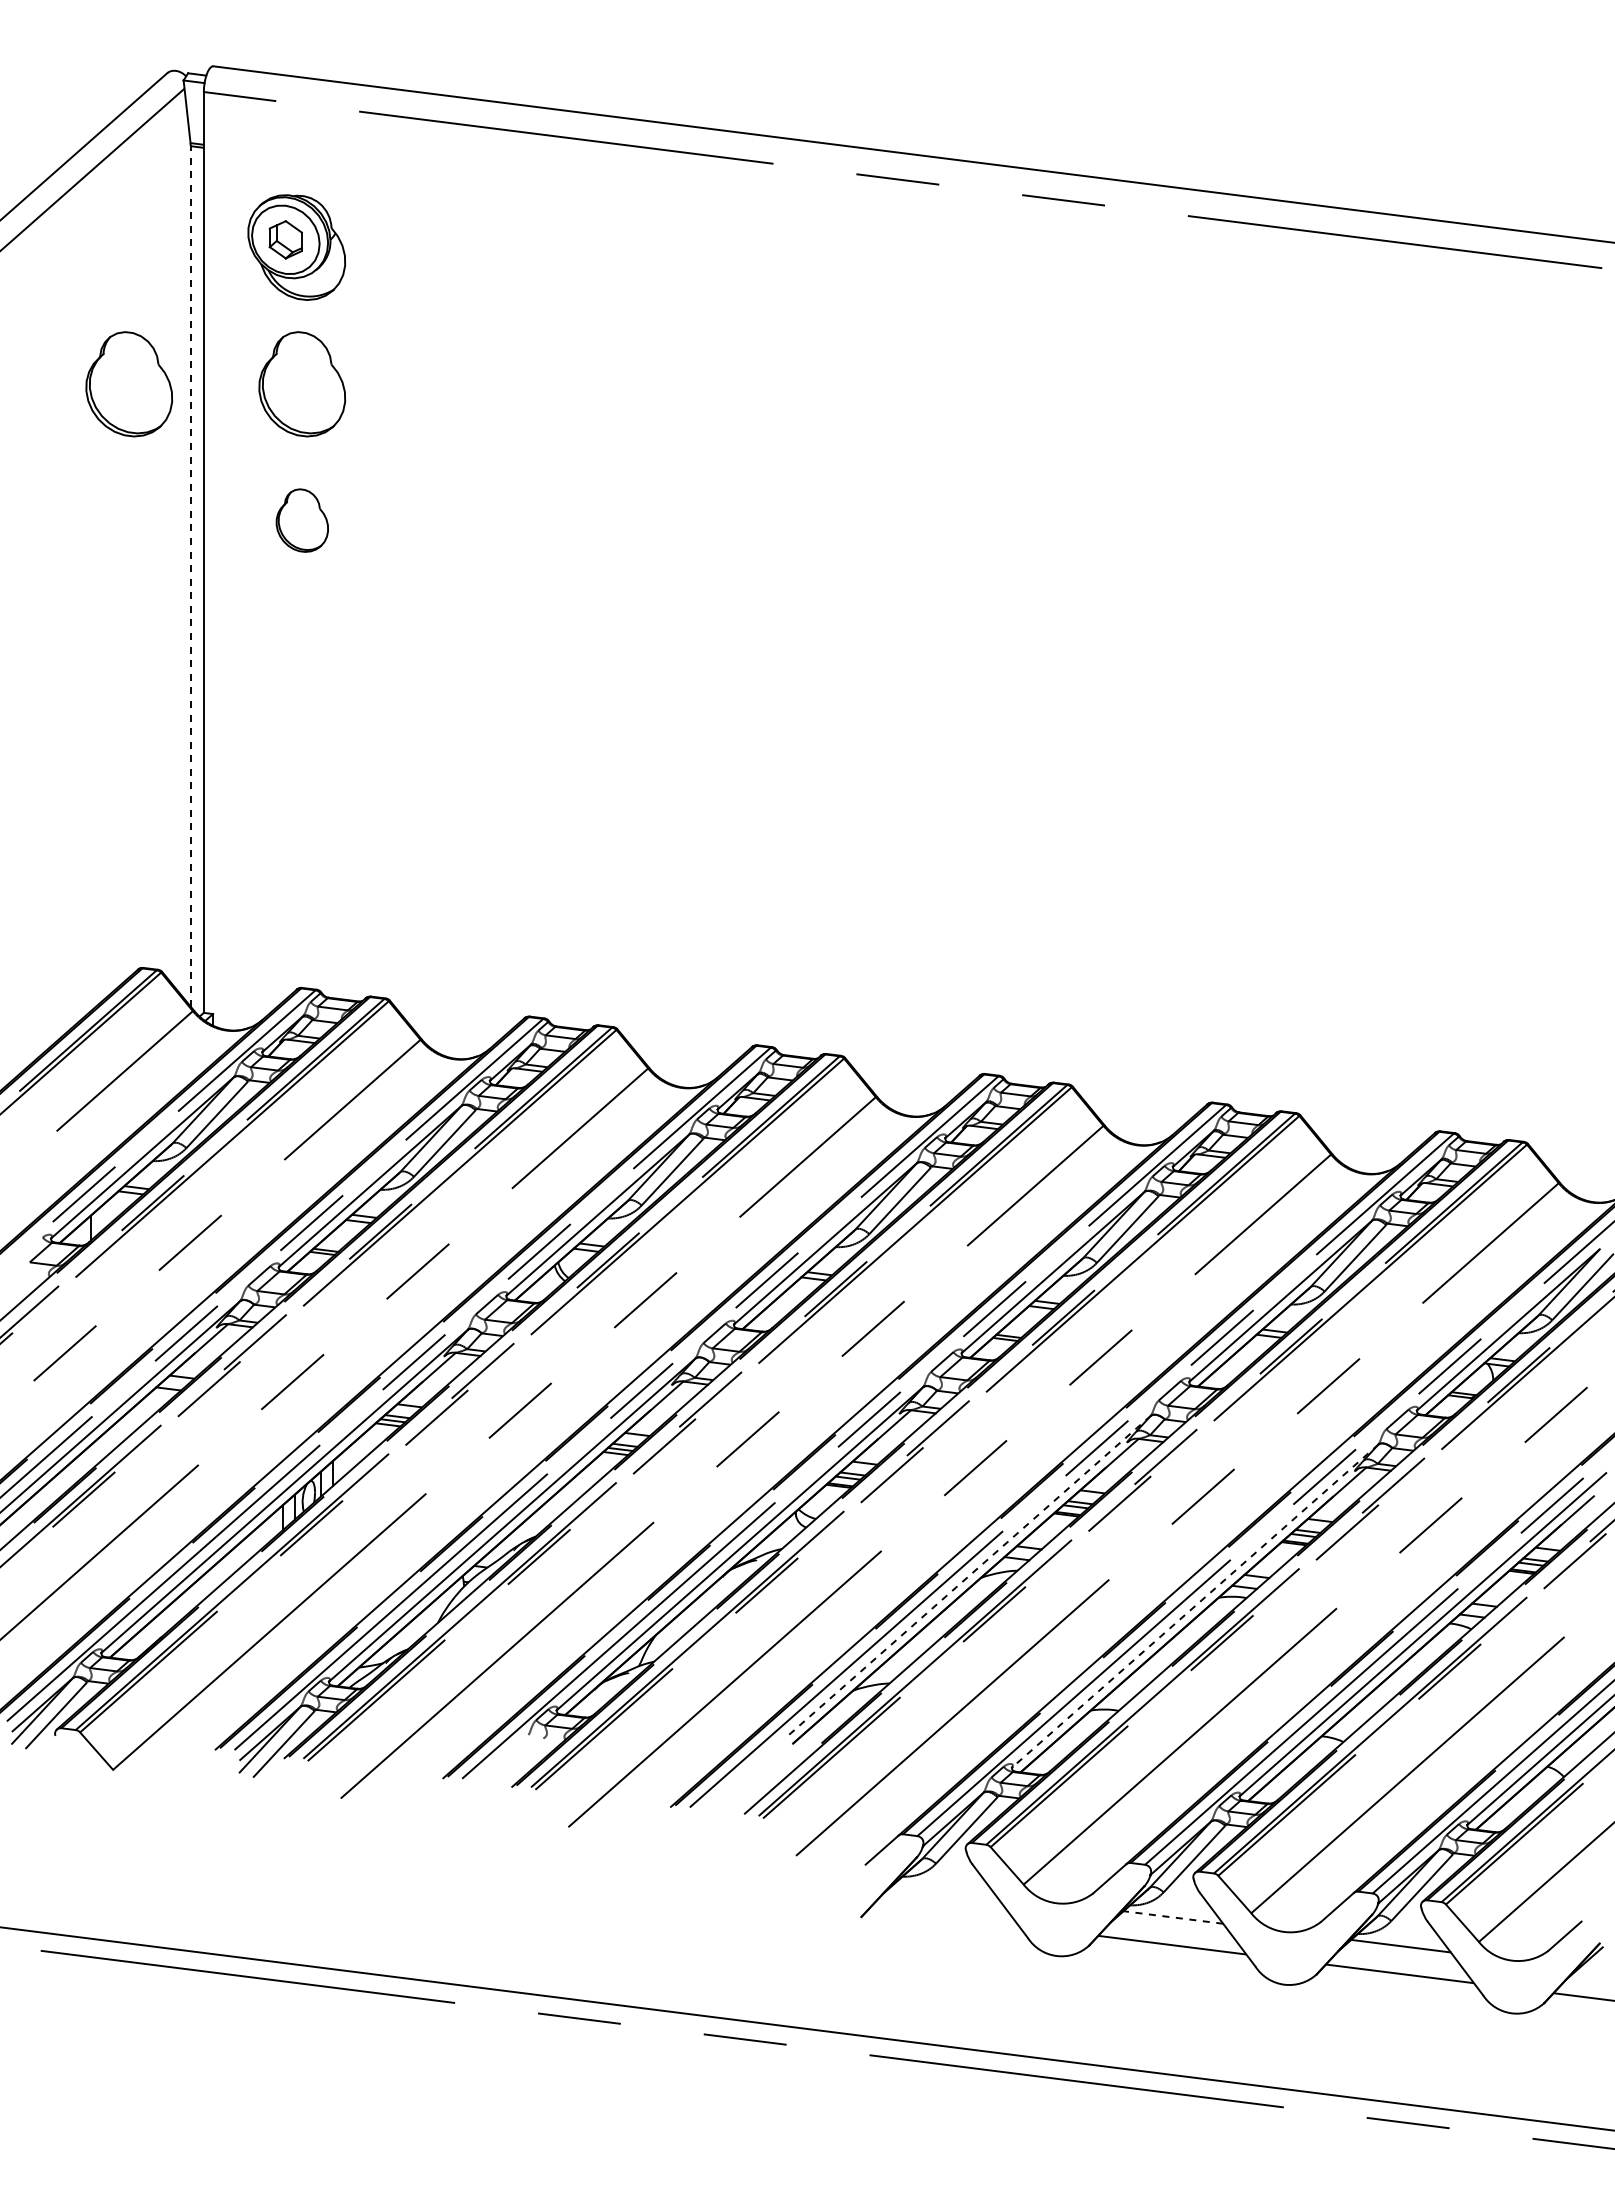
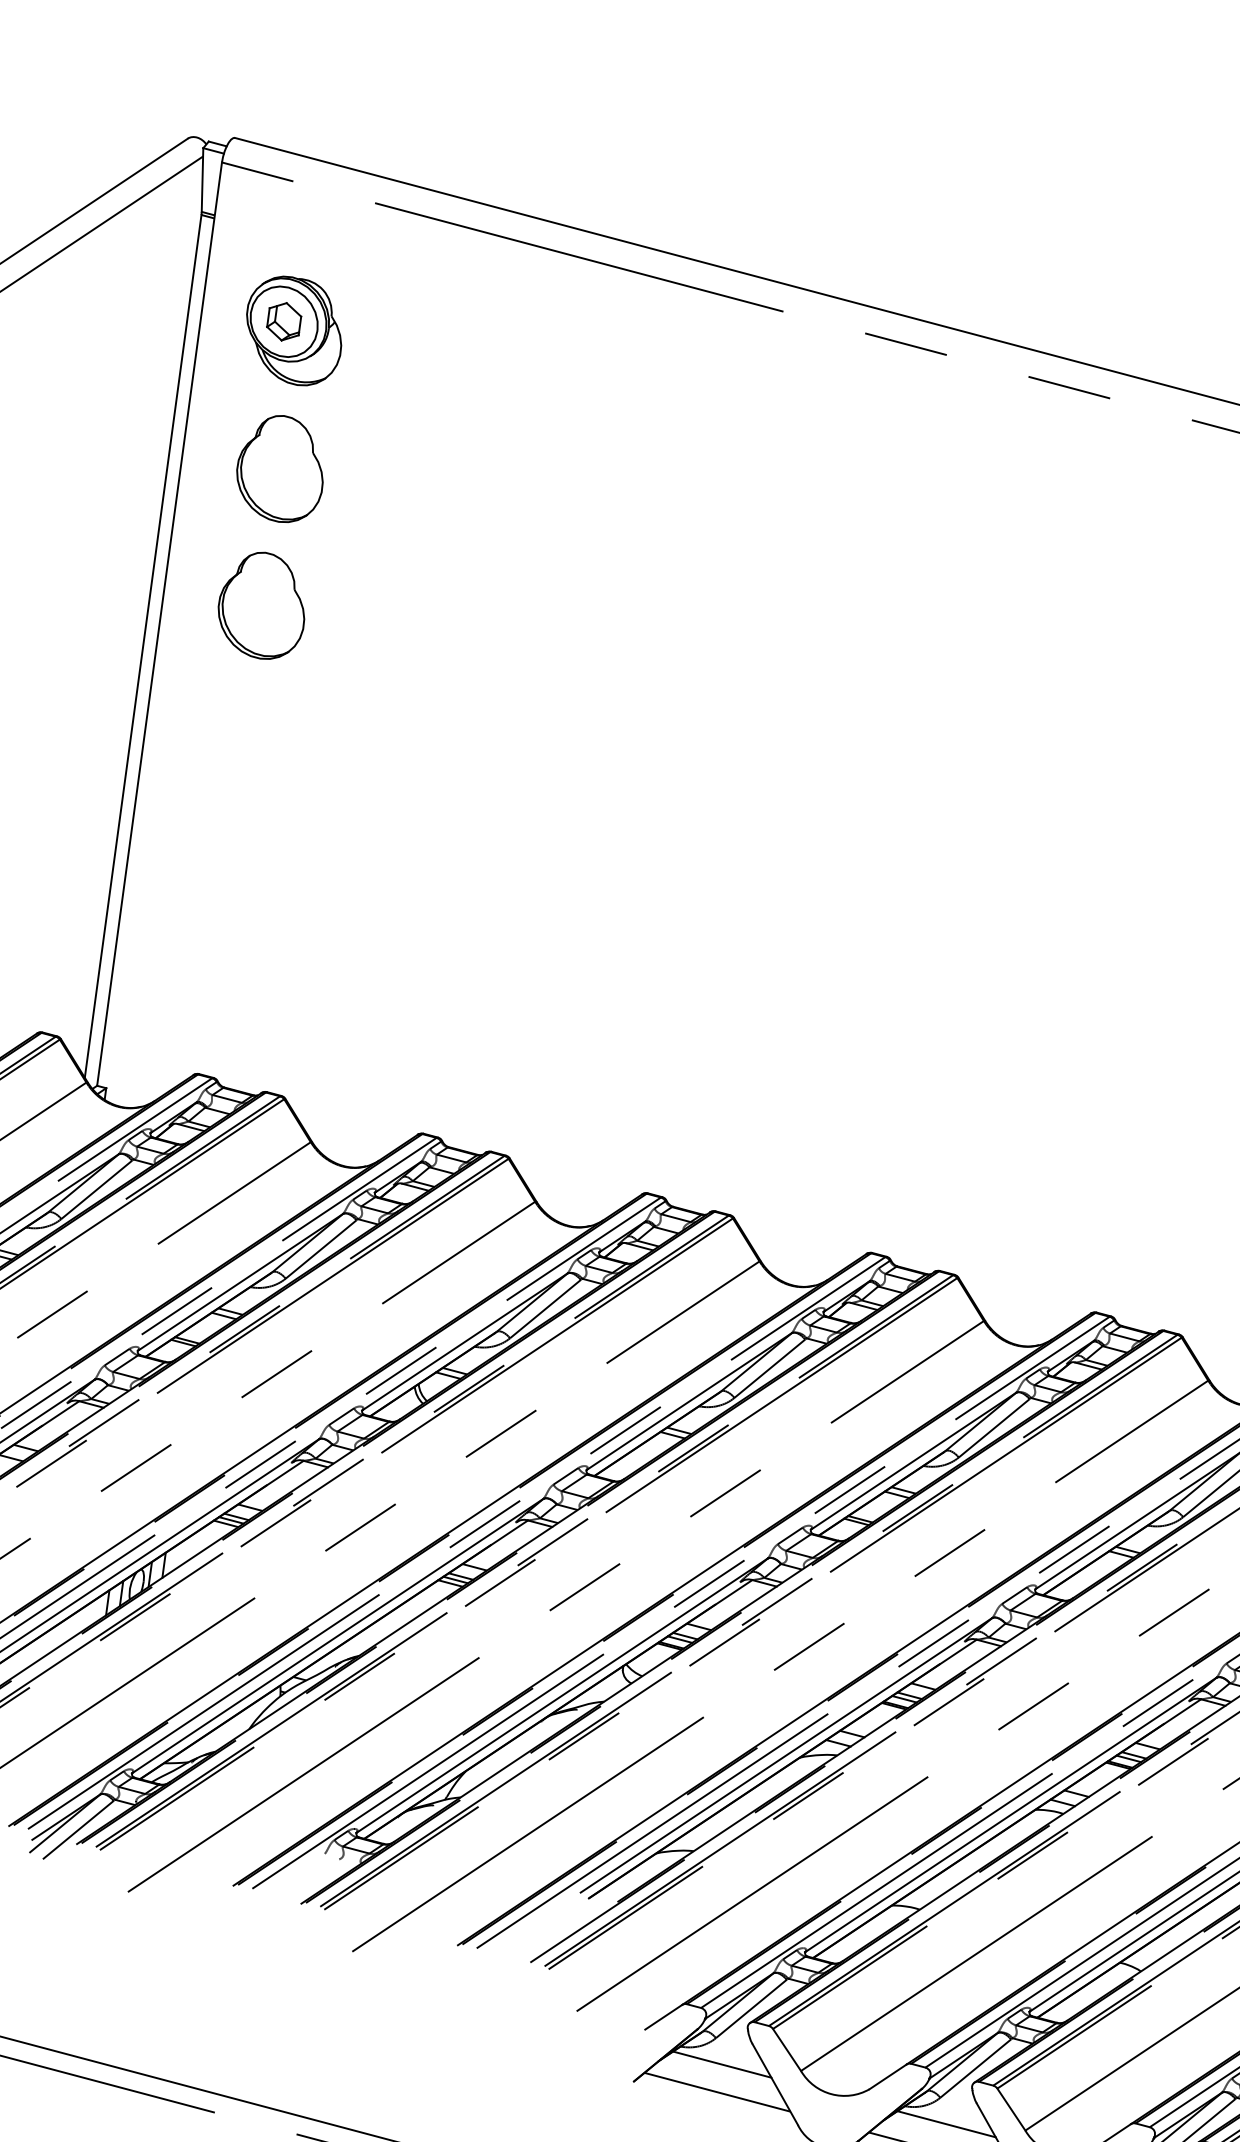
part: (129, 384) -> (107, 445), removed
part: (302, 520) -> (262, 605), size x1.67
line: (190, 575) -> (143, 645), dashed -> solid
line: (967, 1577) -> (786, 1755), dashed -> solid
line: (1194, 1606) -> (1009, 1815), dashed -> solid
line: (945, 1888) -> (722, 2064), added
line: (944, 1916) -> (717, 2092), added
line: (1172, 1917) -> (945, 2124), dashed -> solid

